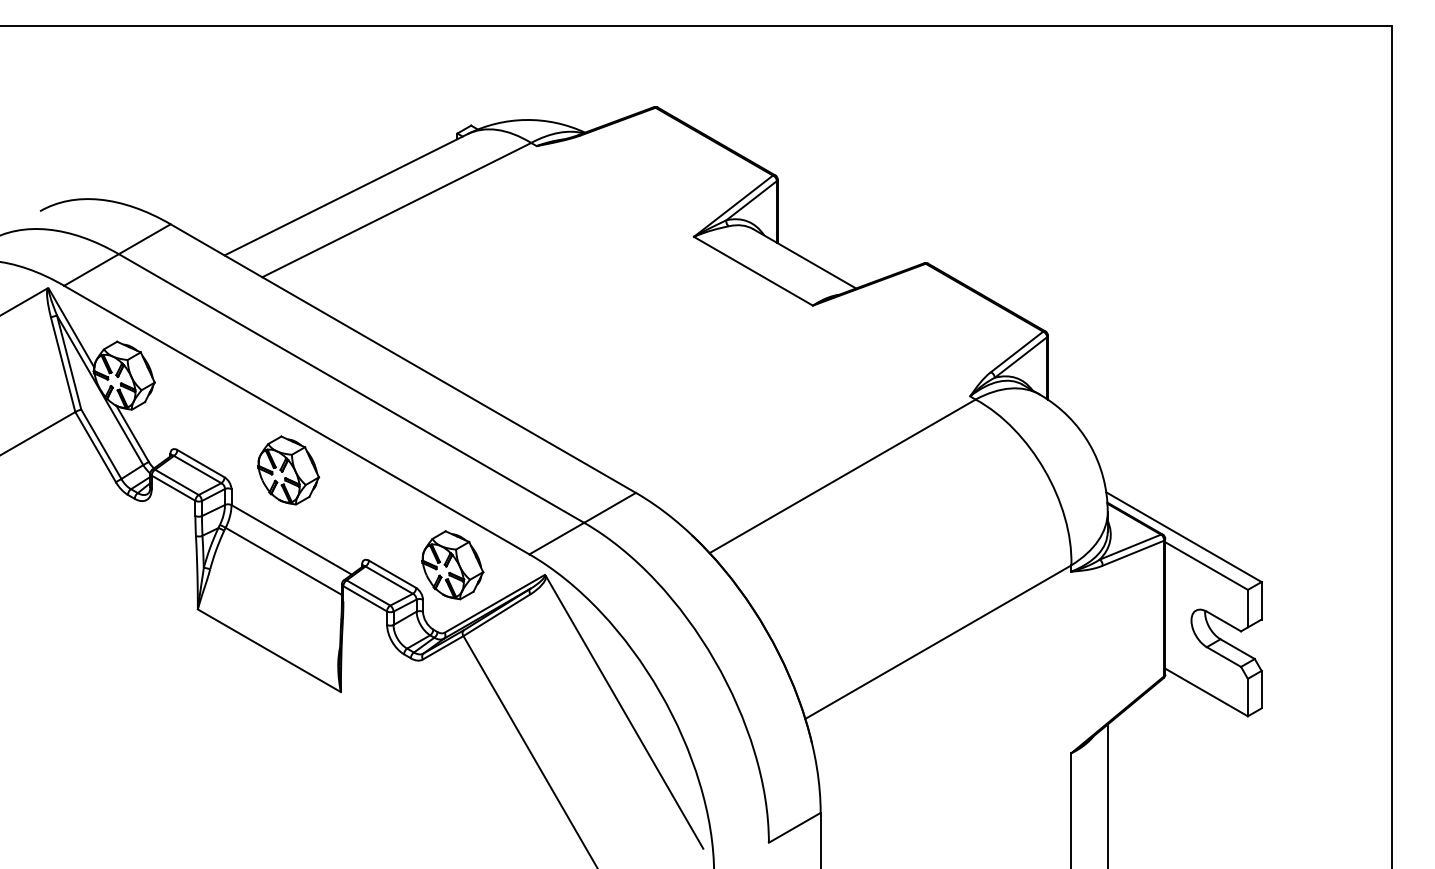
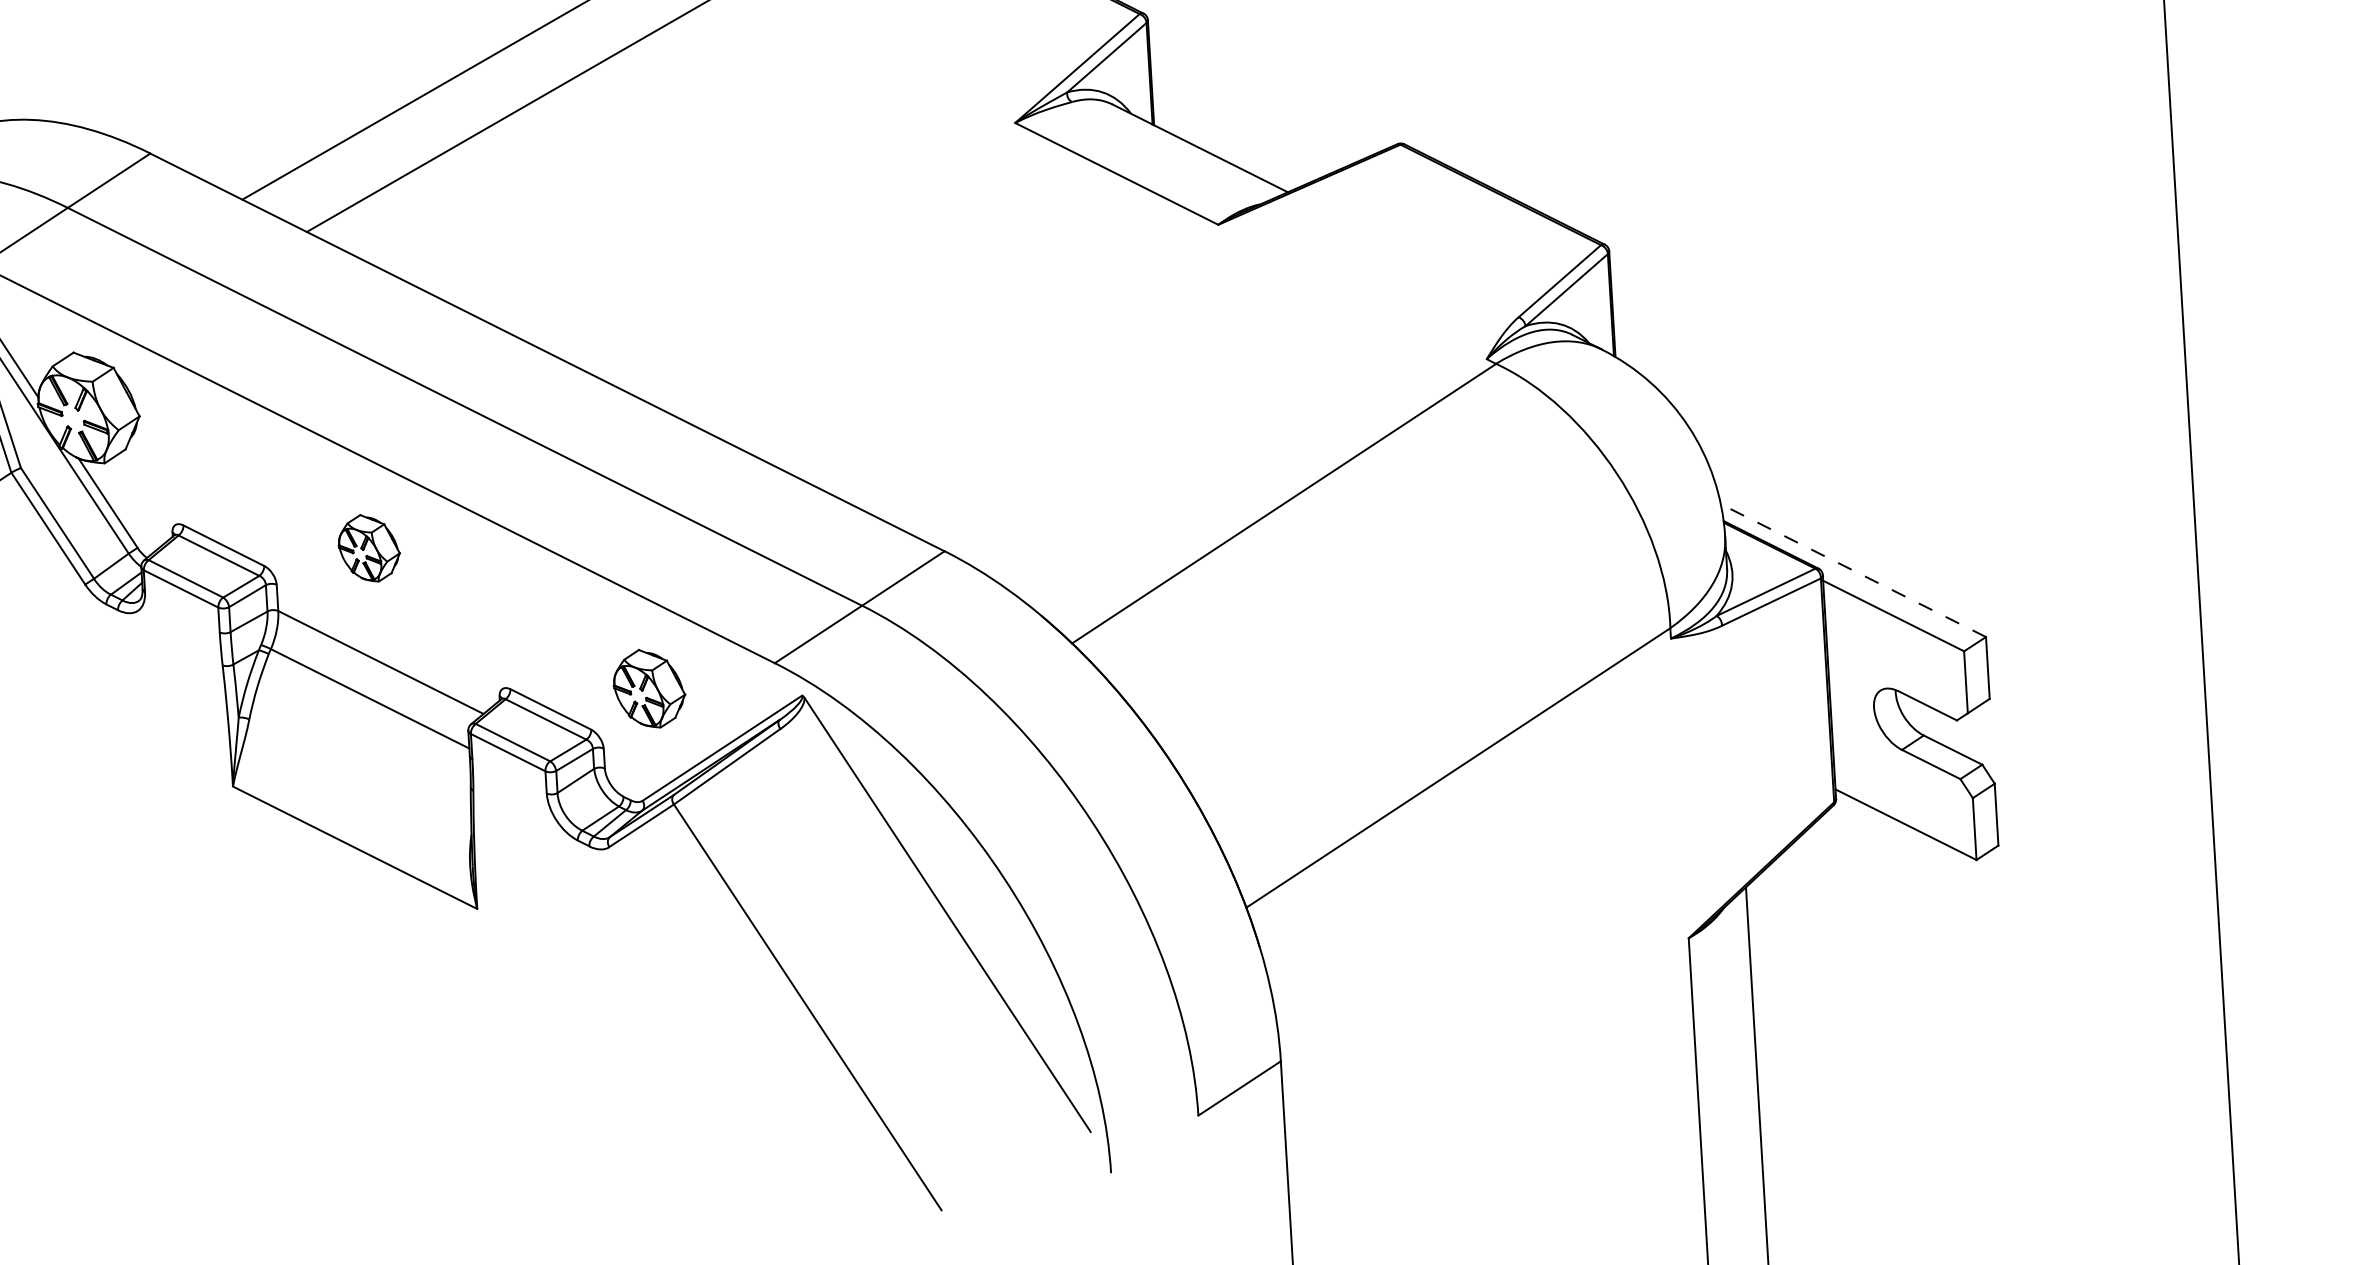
part: (288, 470) -> (368, 548), size x0.6
line: (1184, 537) -> (1854, 571), solid -> dashed
part: (452, 565) -> (648, 689), size x0.7

